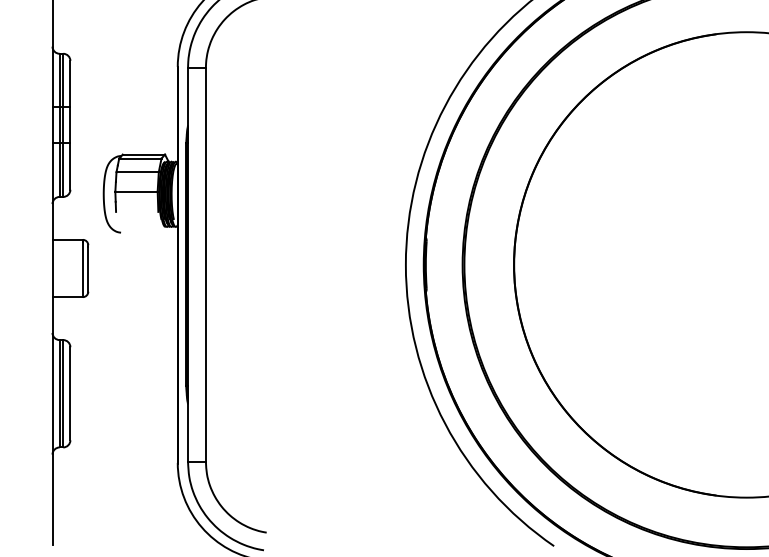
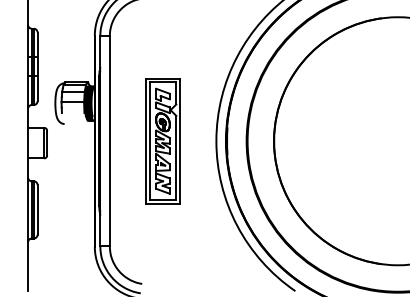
part: (304, 265) -> (162, 141), added

